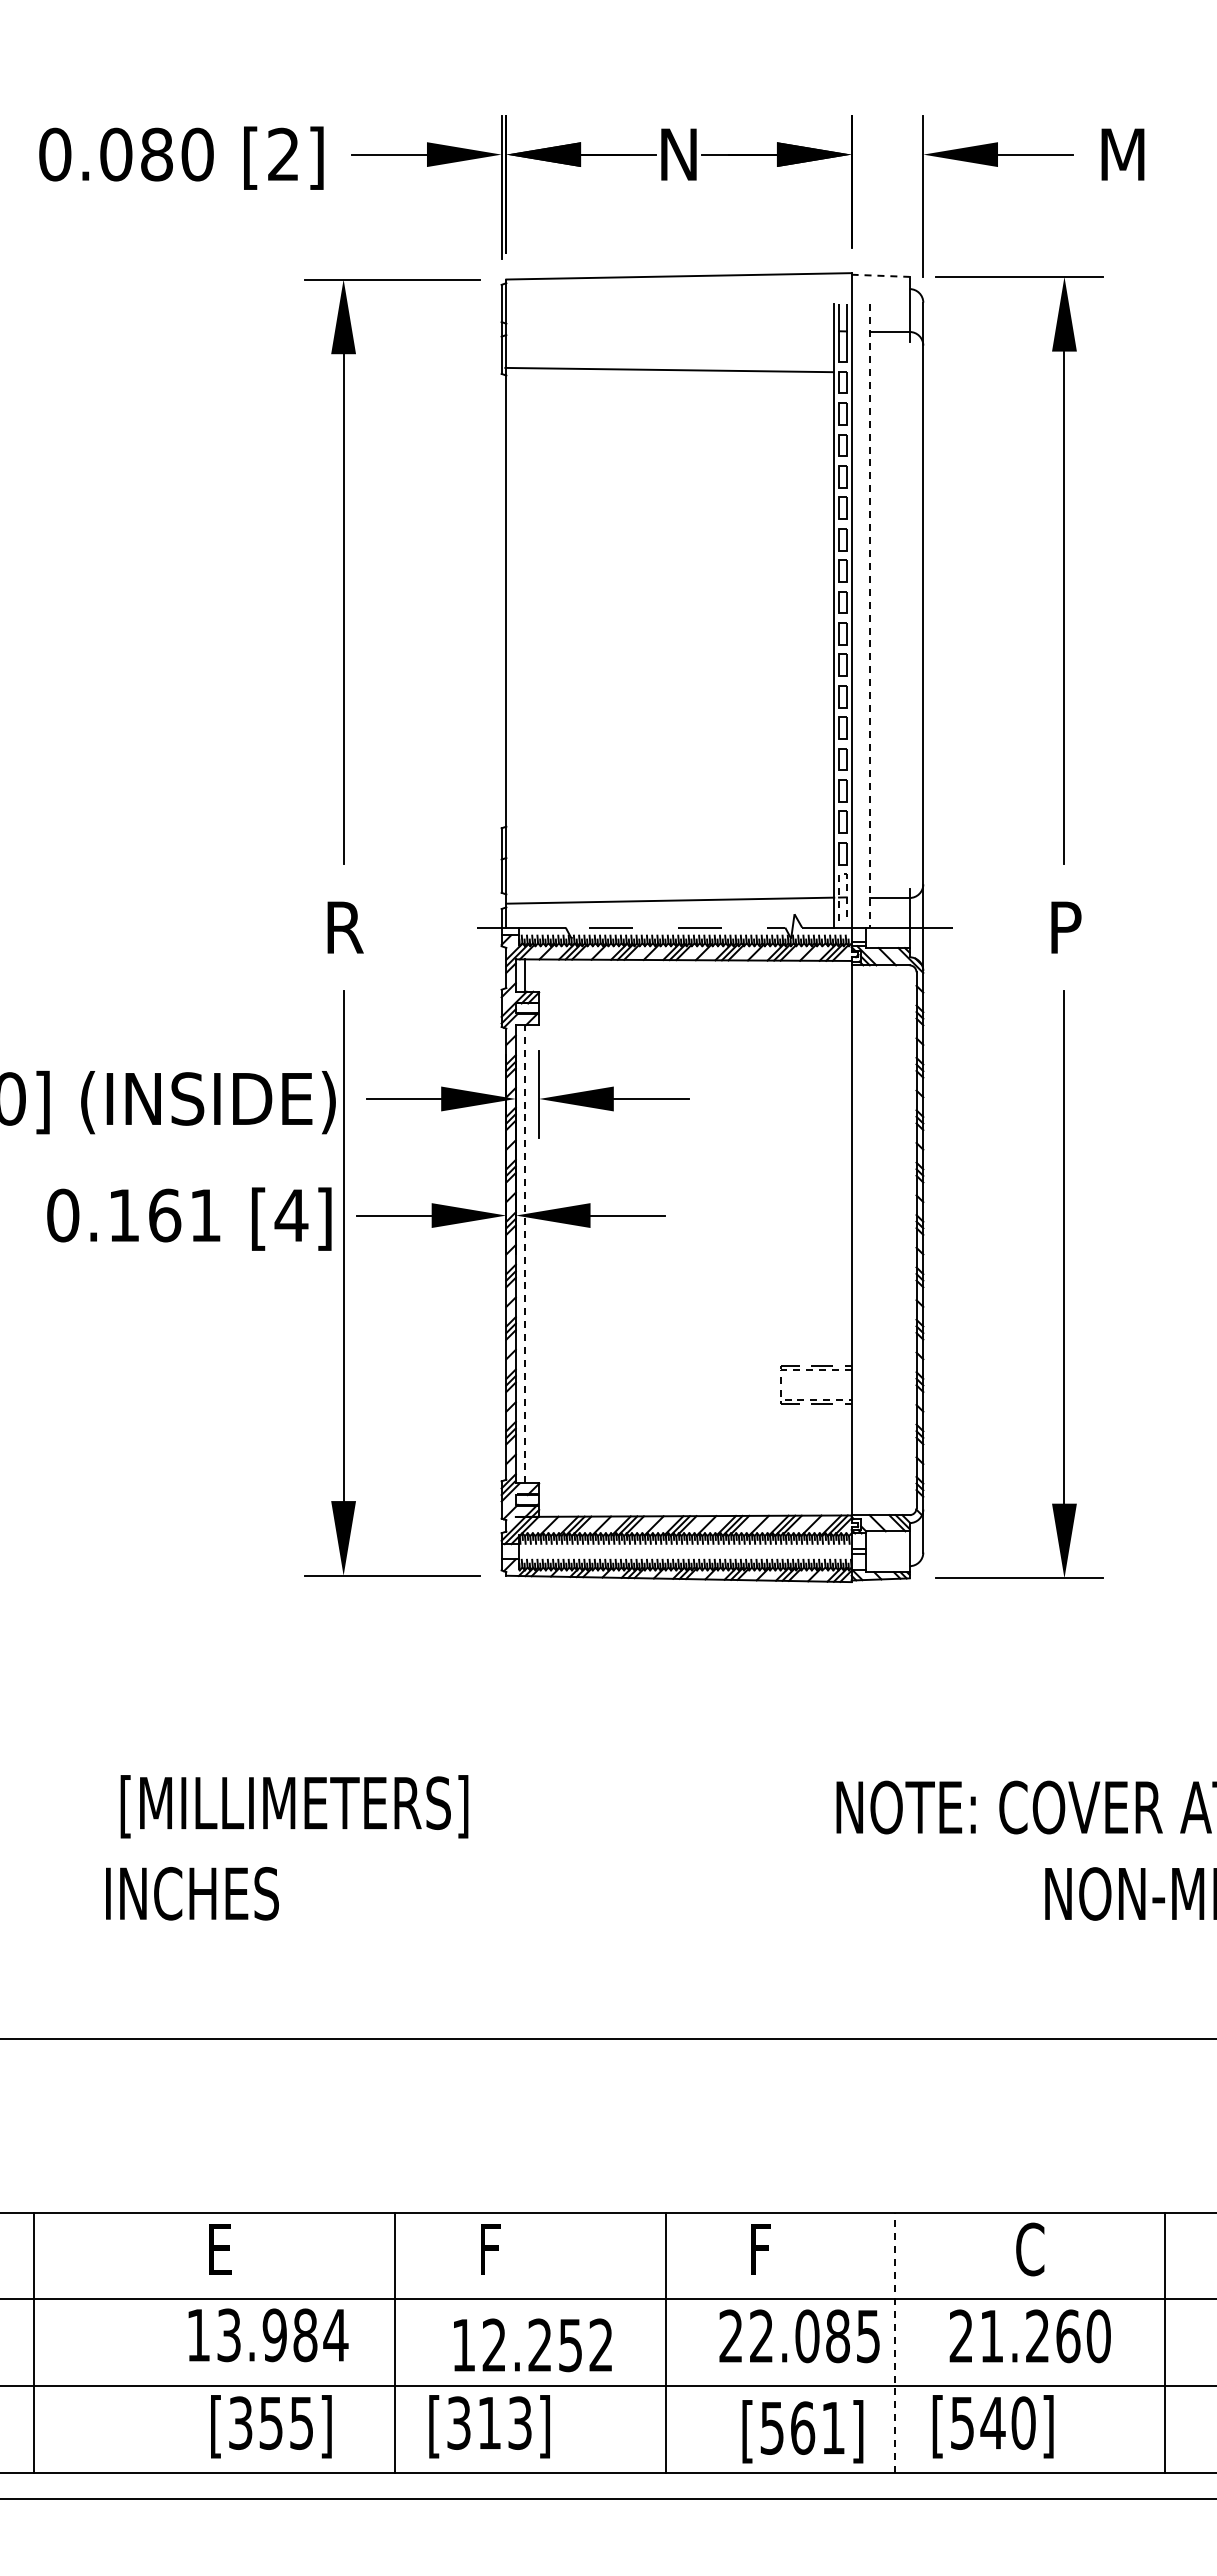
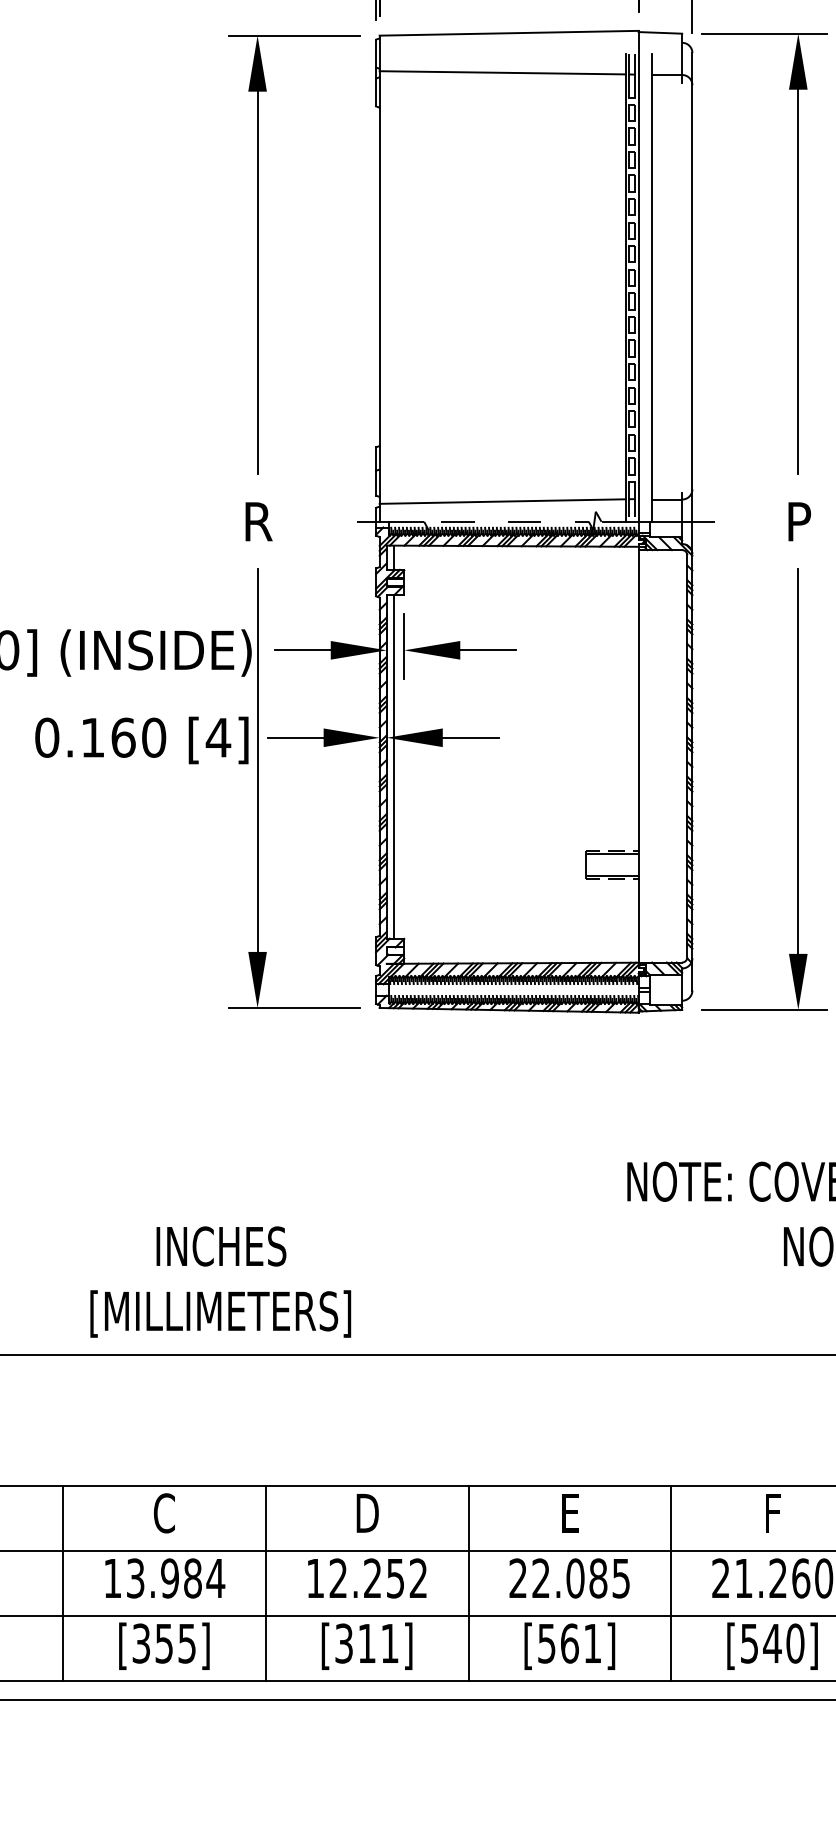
line: (881, 275) -> (661, 32), dashed -> solid
line: (669, 369) -> (502, 72), moved
line: (869, 616) -> (652, 288), dashed -> solid
line: (842, 874) -> (631, 481), dashed -> solid
text: (205, 1215) -> (153, 737), 0.161 -> 0.160
line: (525, 1253) -> (394, 766), dashed -> solid
line: (781, 1385) -> (586, 865), dashed -> solid
text: (294, 1806) -> (220, 1313), moved
text: (192, 1893) -> (221, 1246), moved
text: (219, 2249) -> (164, 1513), E -> C
text: (490, 2249) -> (367, 1513), F -> D
text: (760, 2249) -> (570, 1513), F -> E
text: (1030, 2249) -> (772, 1513), C -> F
text: (268, 2335) -> (165, 1578), moved
text: (799, 2336) -> (569, 1578), moved
line: (34, 2342) -> (63, 1583), moved
line: (394, 2342) -> (265, 1583), moved
line: (665, 2342) -> (468, 1583), moved
line: (895, 2342) -> (671, 1583), dashed -> solid
text: (532, 2345) -> (367, 1578), moved
text: (519, 2422) -> (389, 1643), [313] -> [311]
text: (271, 2426) -> (164, 1646), moved
text: (992, 2426) -> (772, 1646), moved
text: (802, 2431) -> (569, 1646), moved

